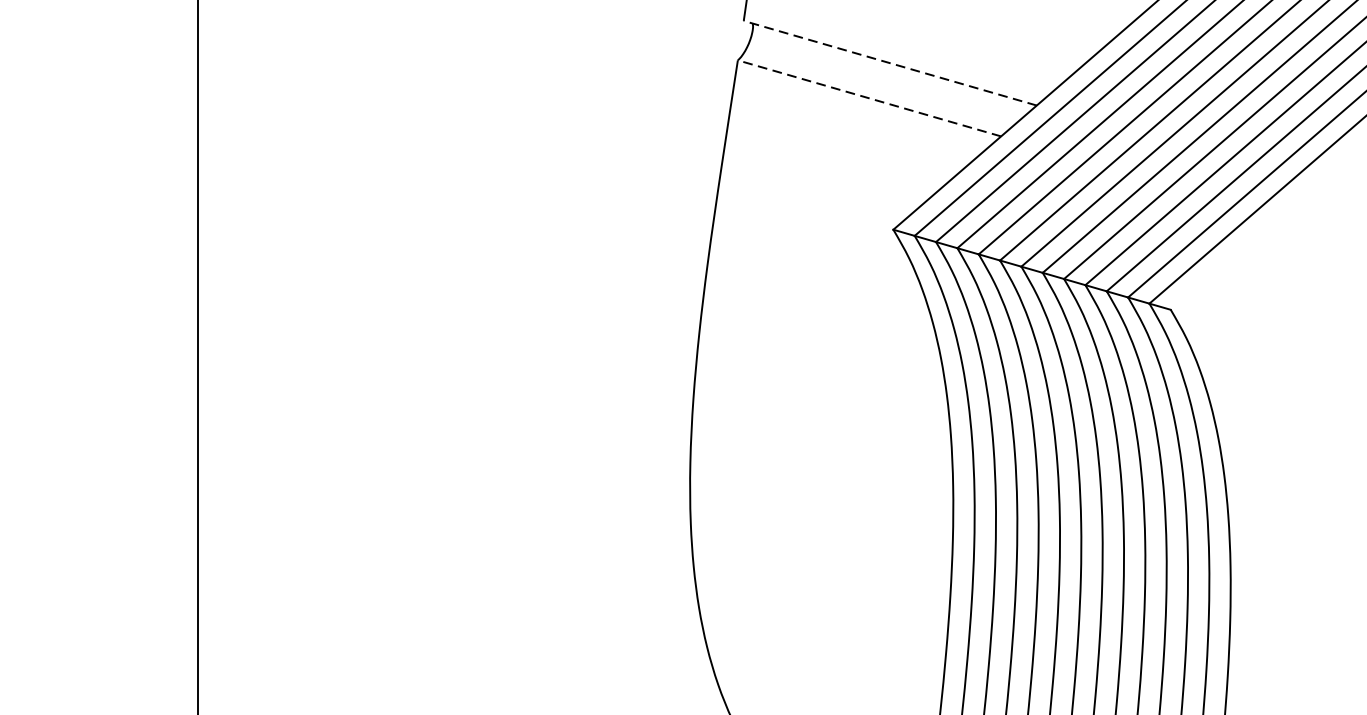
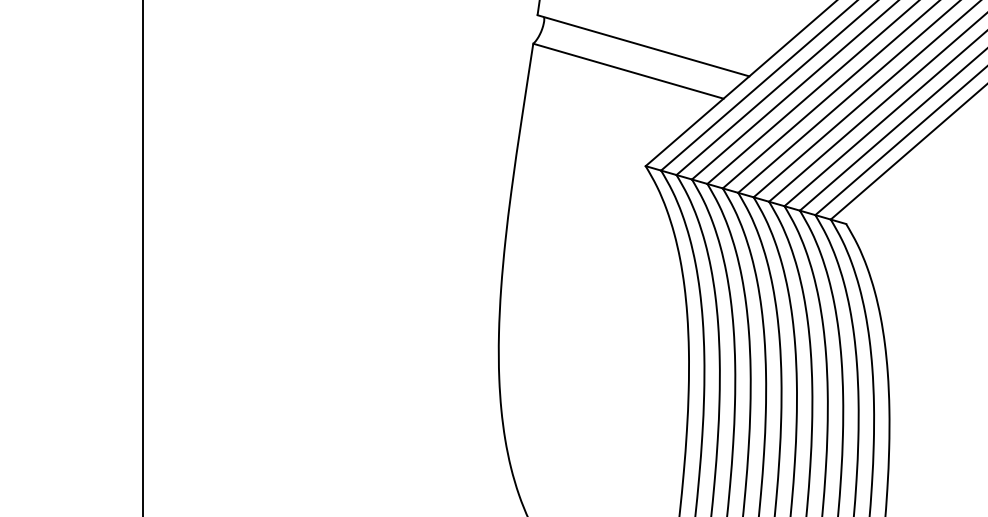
line: (890, 62) -> (643, 45), dashed -> solid
line: (868, 98) -> (627, 71), dashed -> solid

